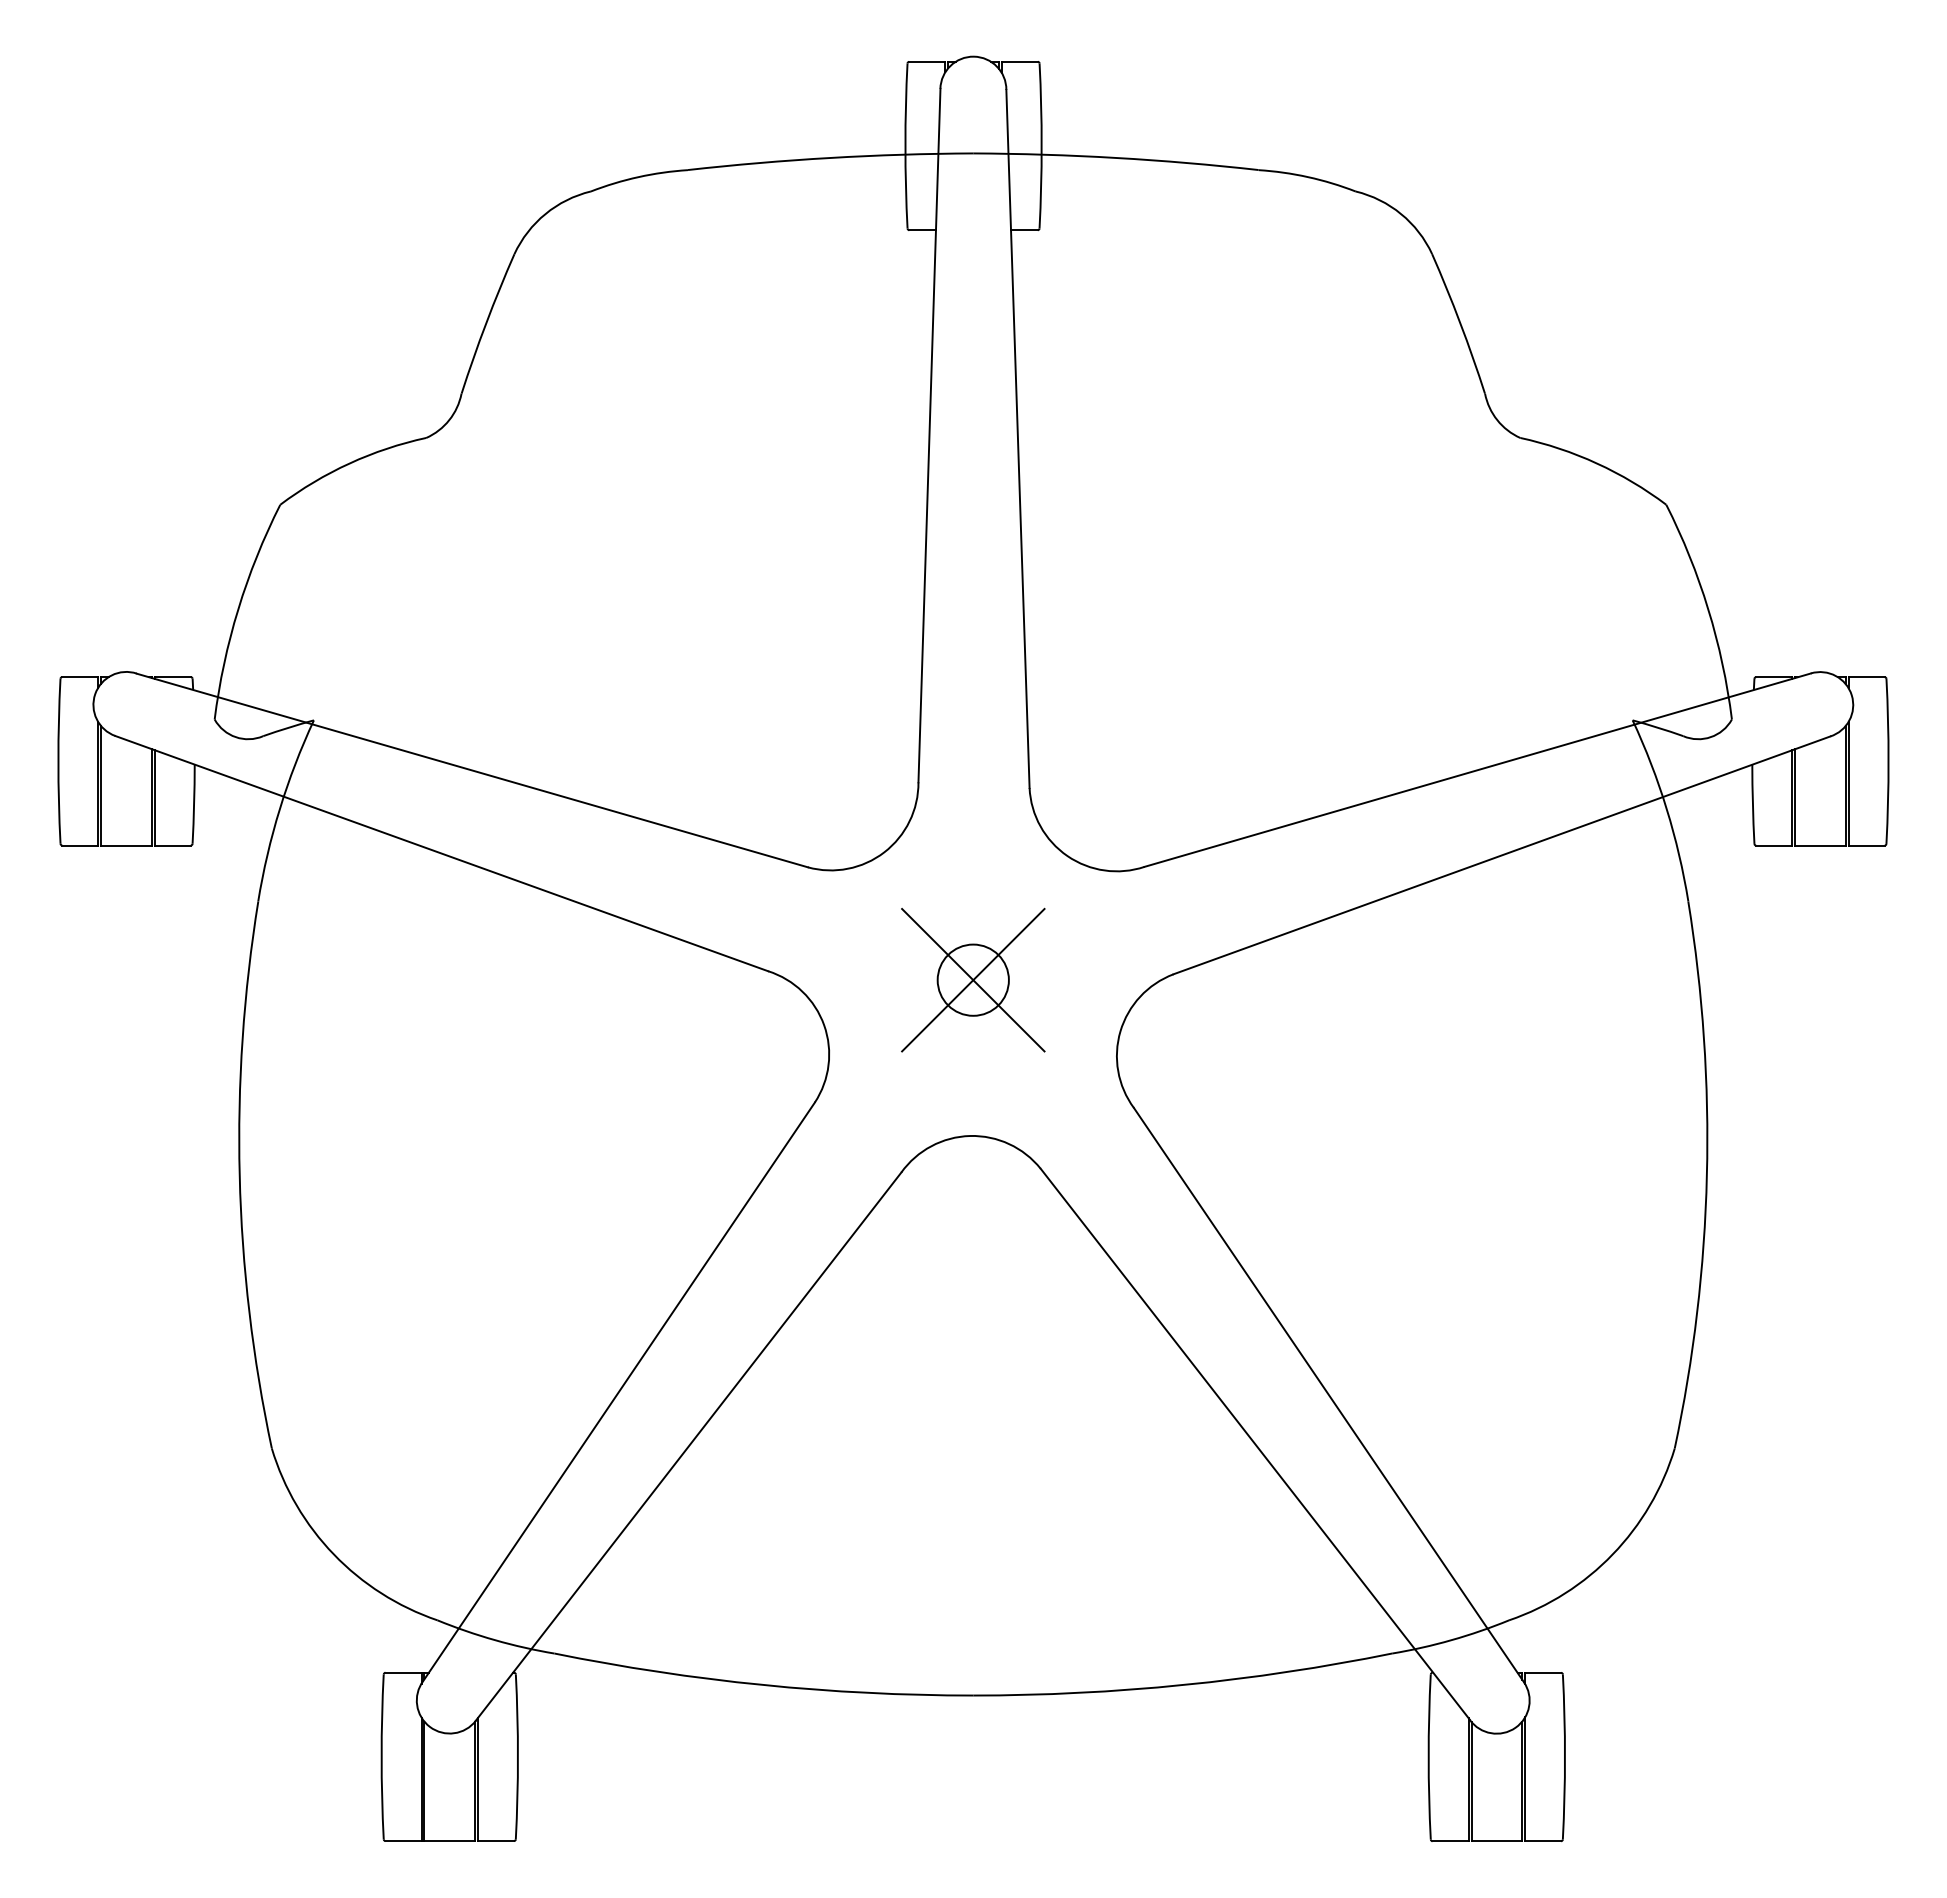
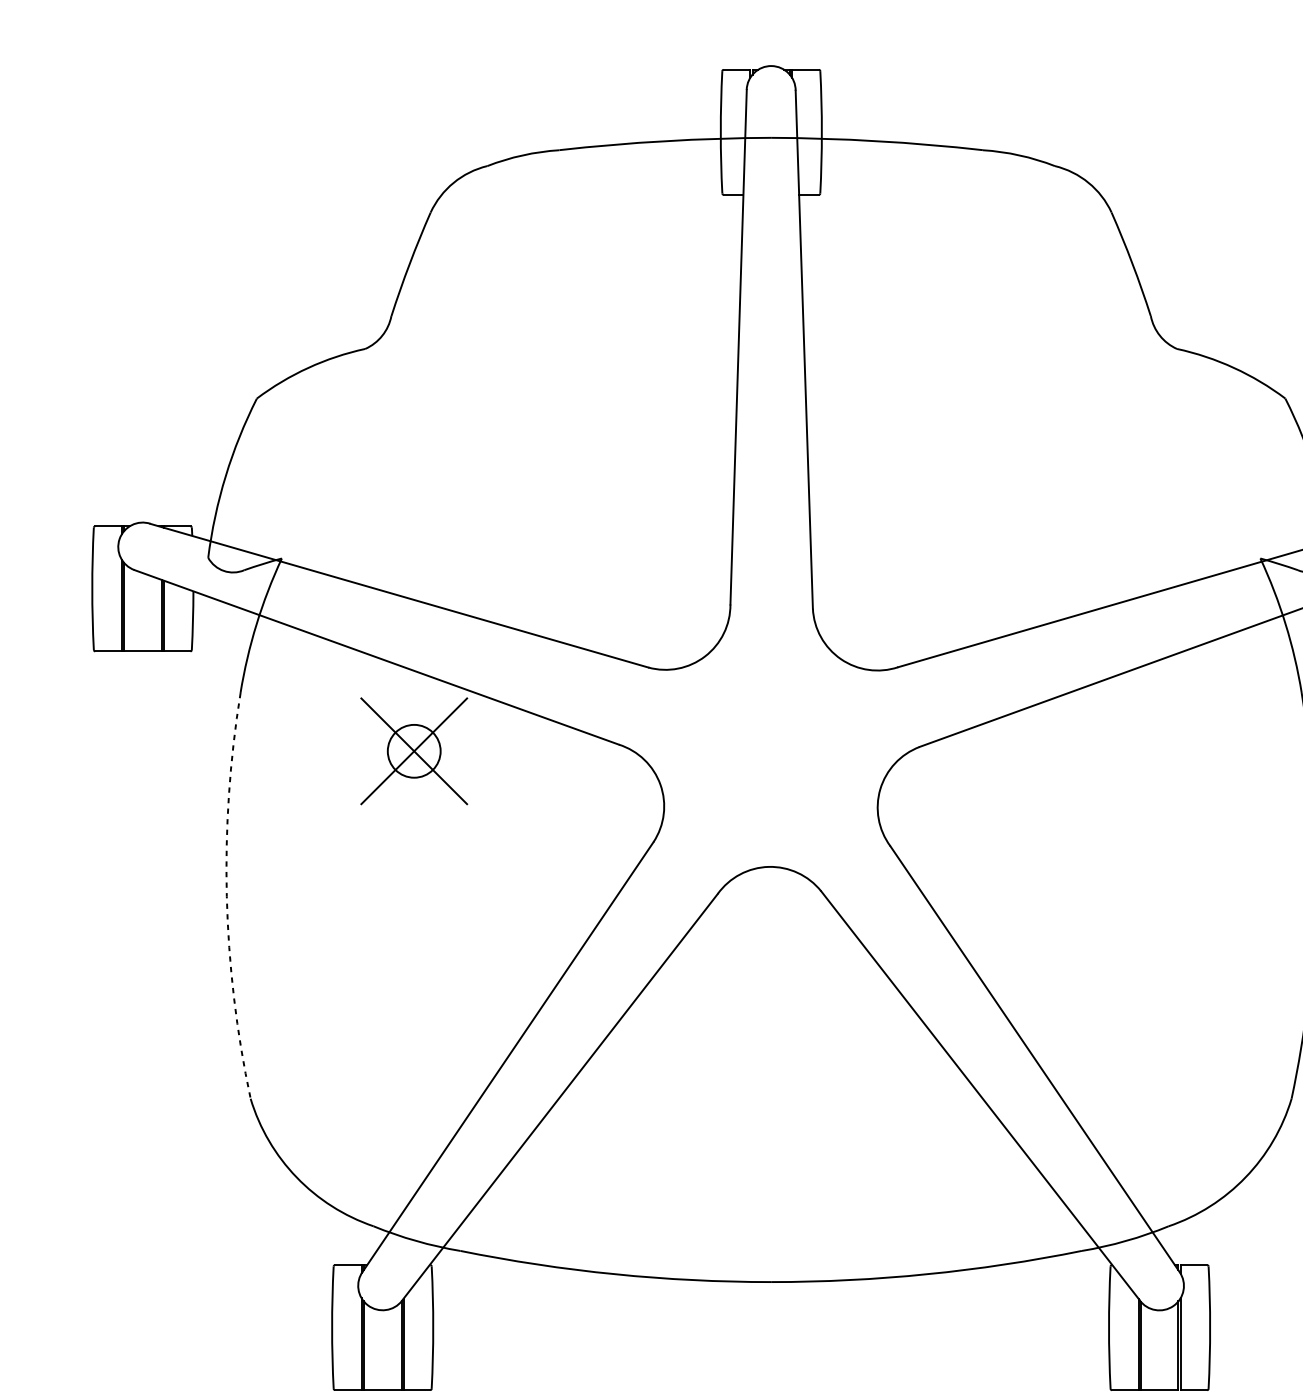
part: (973, 979) -> (414, 750), moved
arc: (239, 1175) -> (226, 896), solid -> dashed

